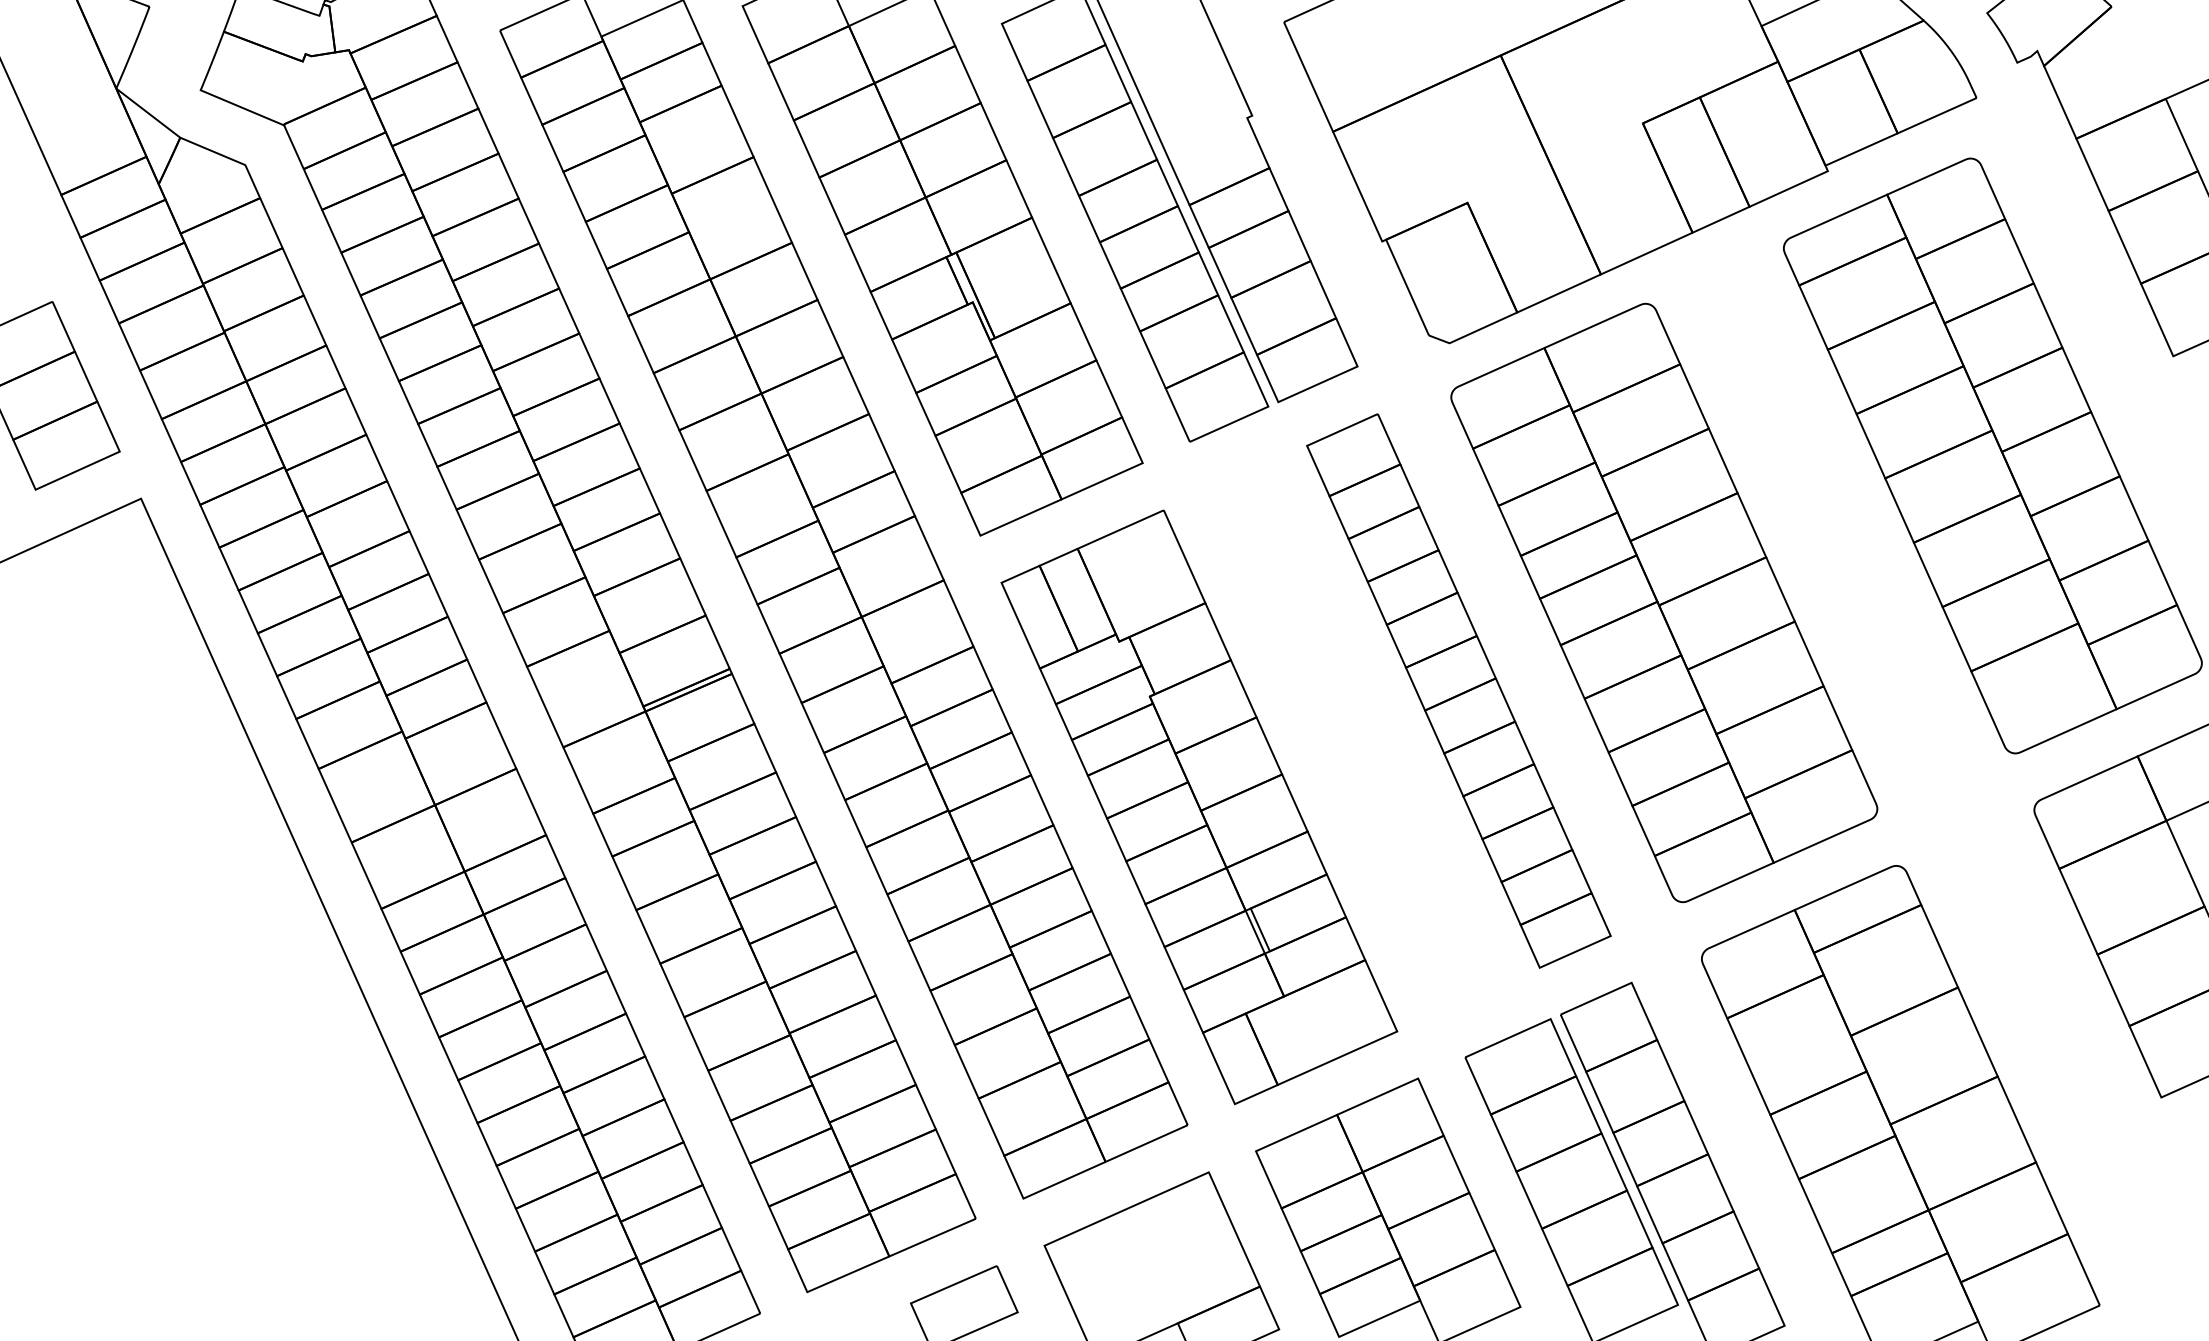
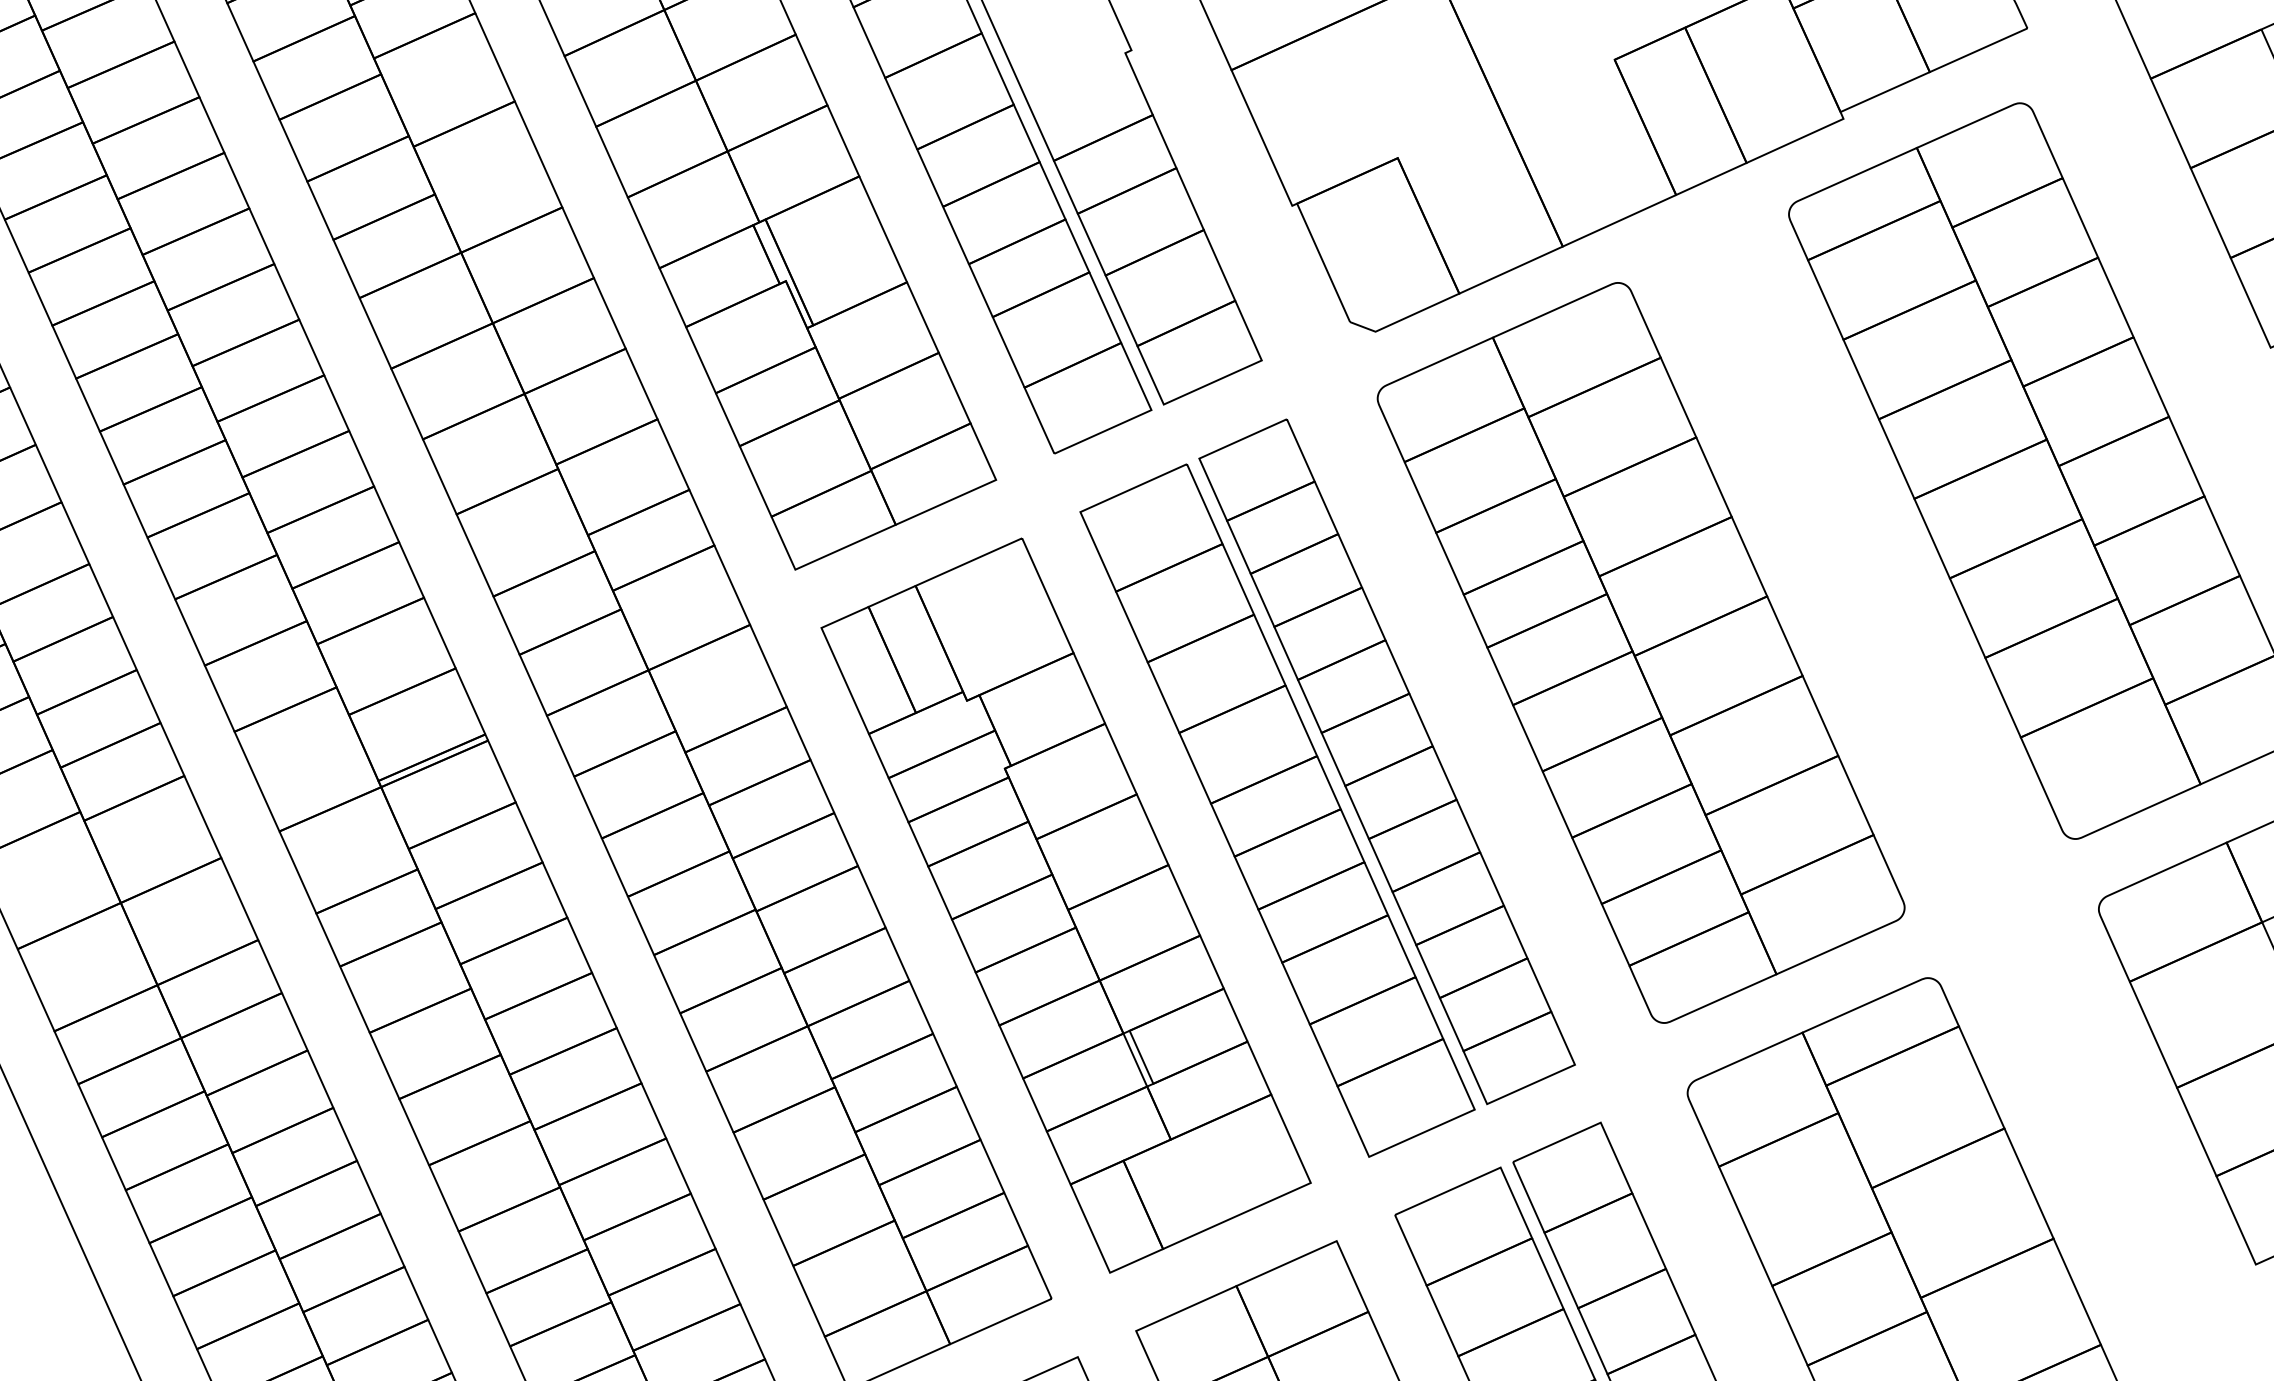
part: (1370, 730) -> (1277, 810), added

